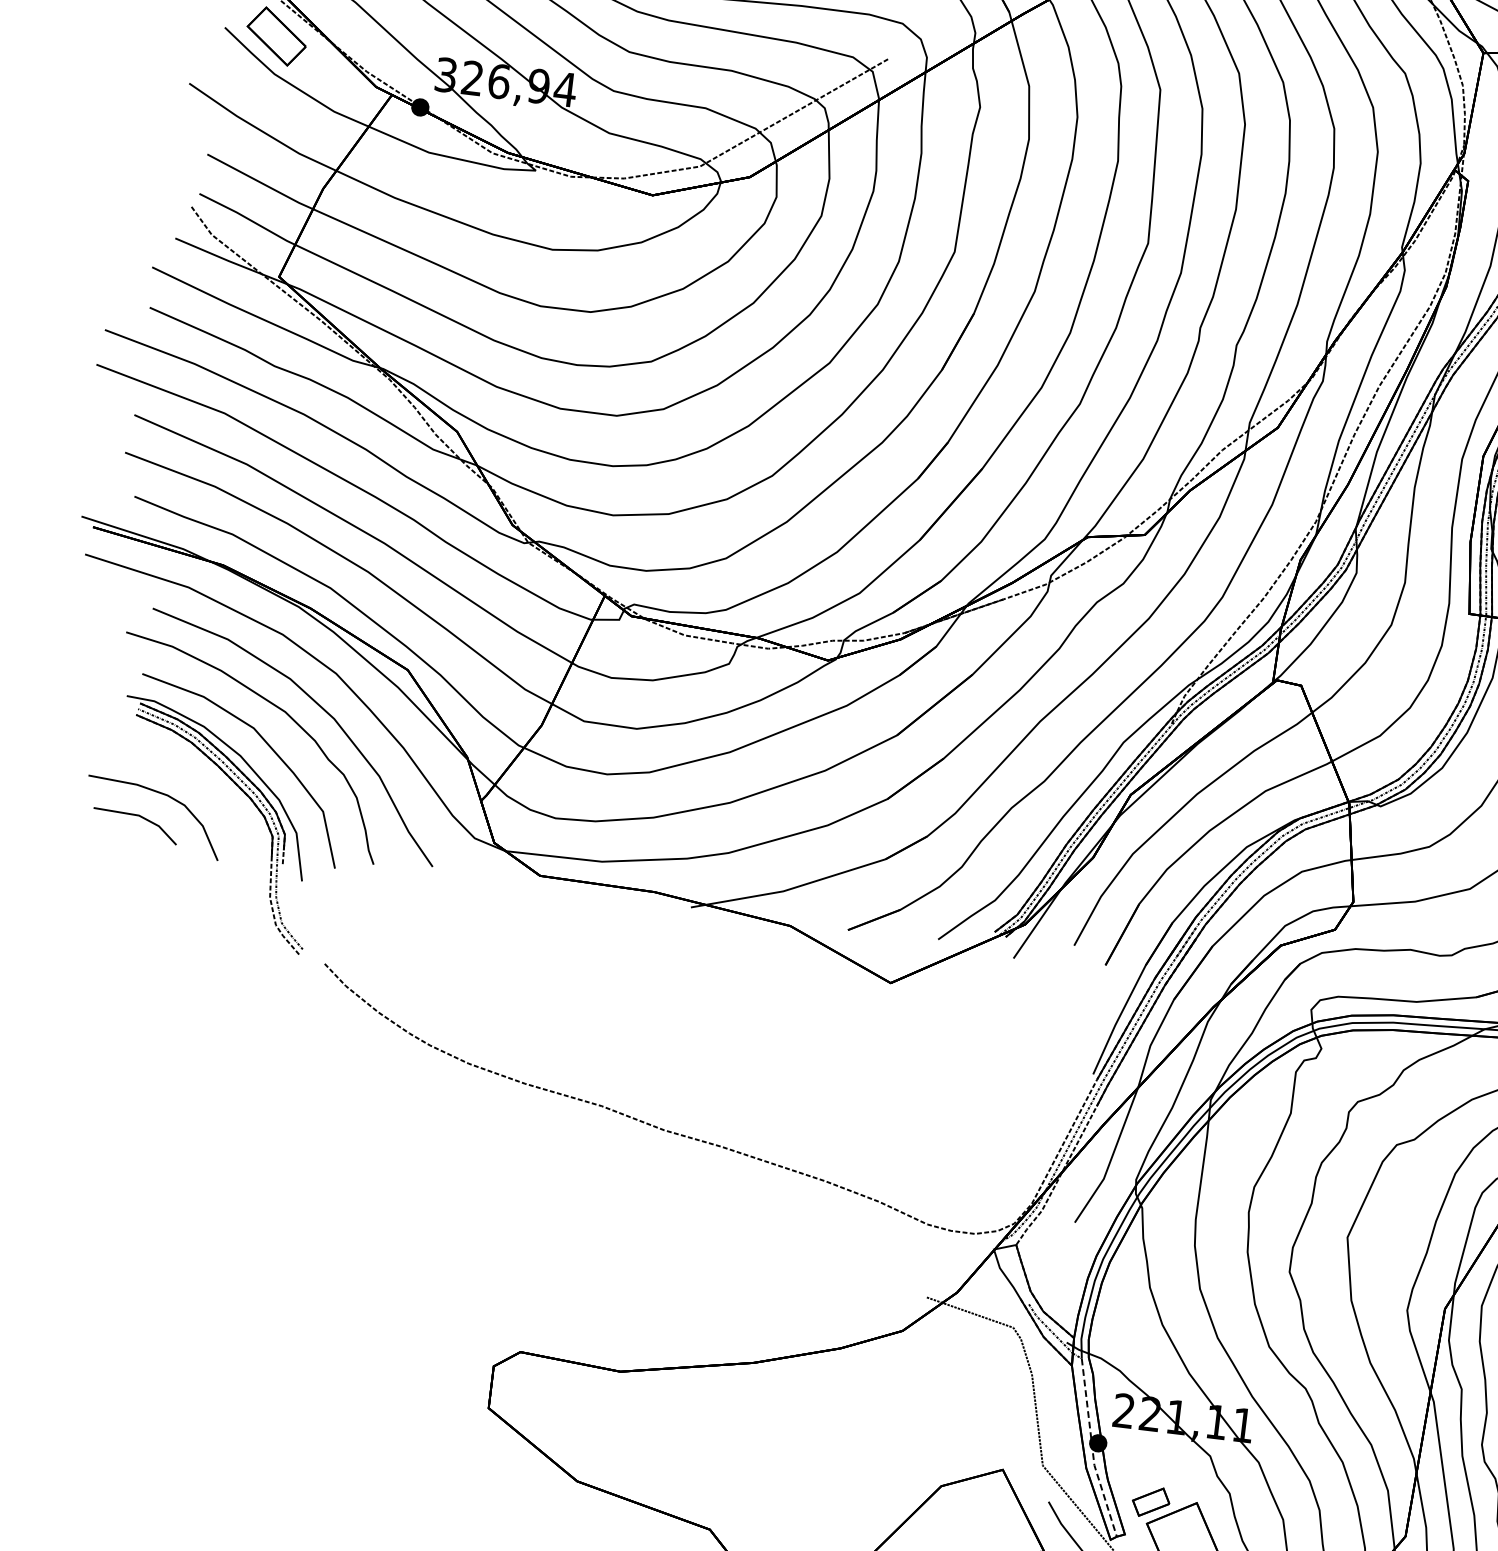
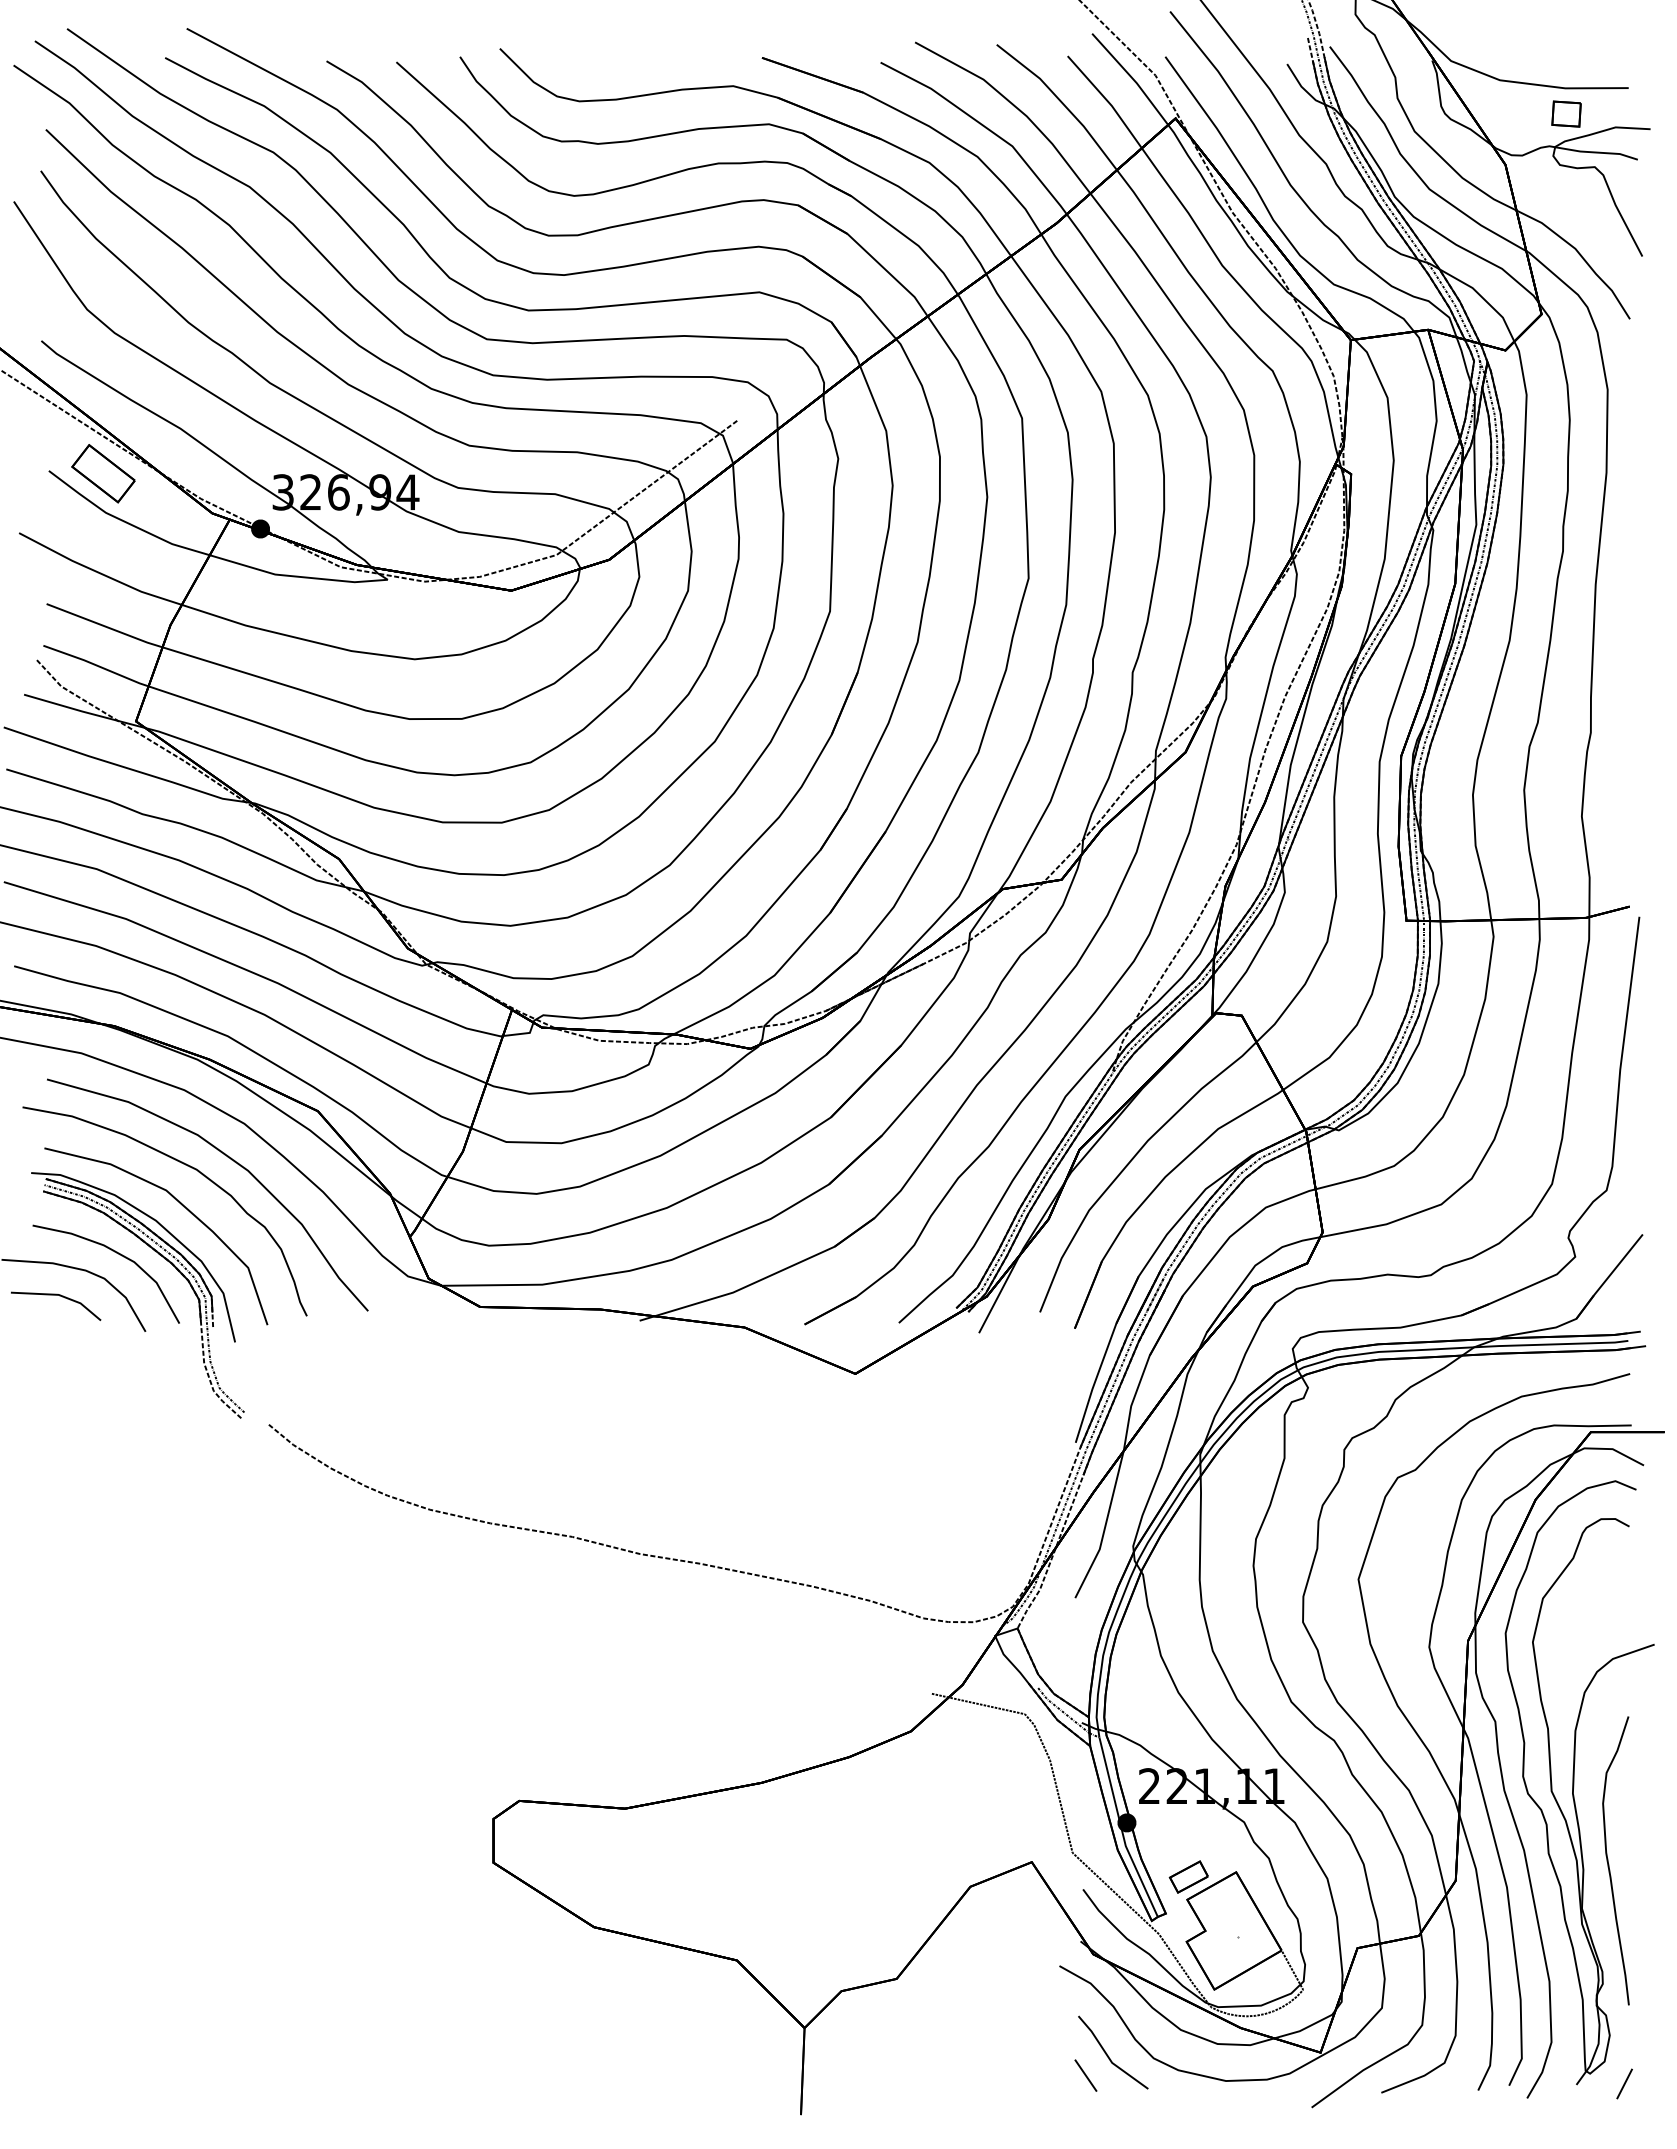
curve: (199, 782) -> (116, 1253), added
line: (1093, 1450) -> (1122, 1830), dashed -> solid

